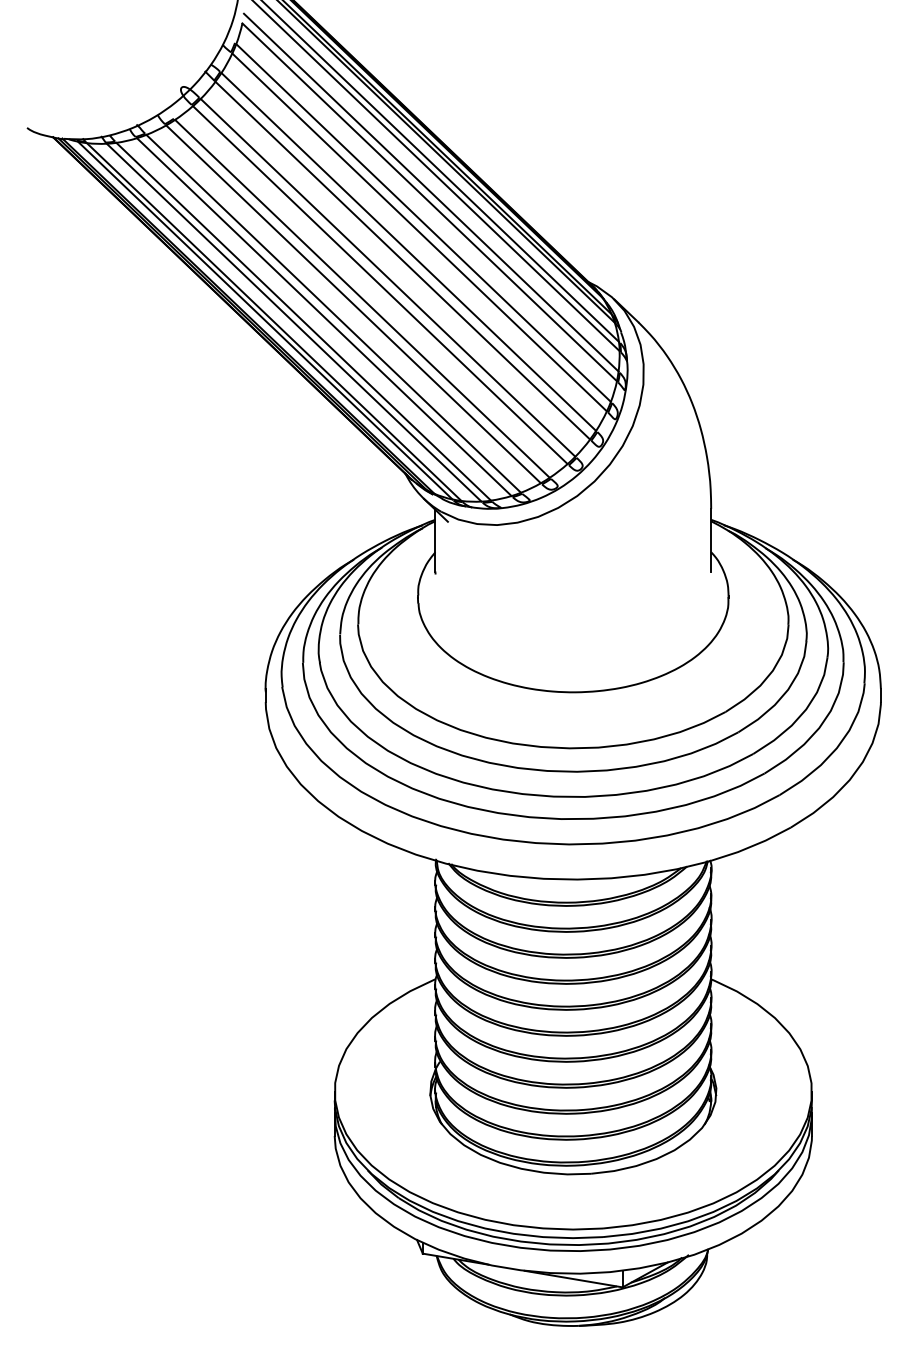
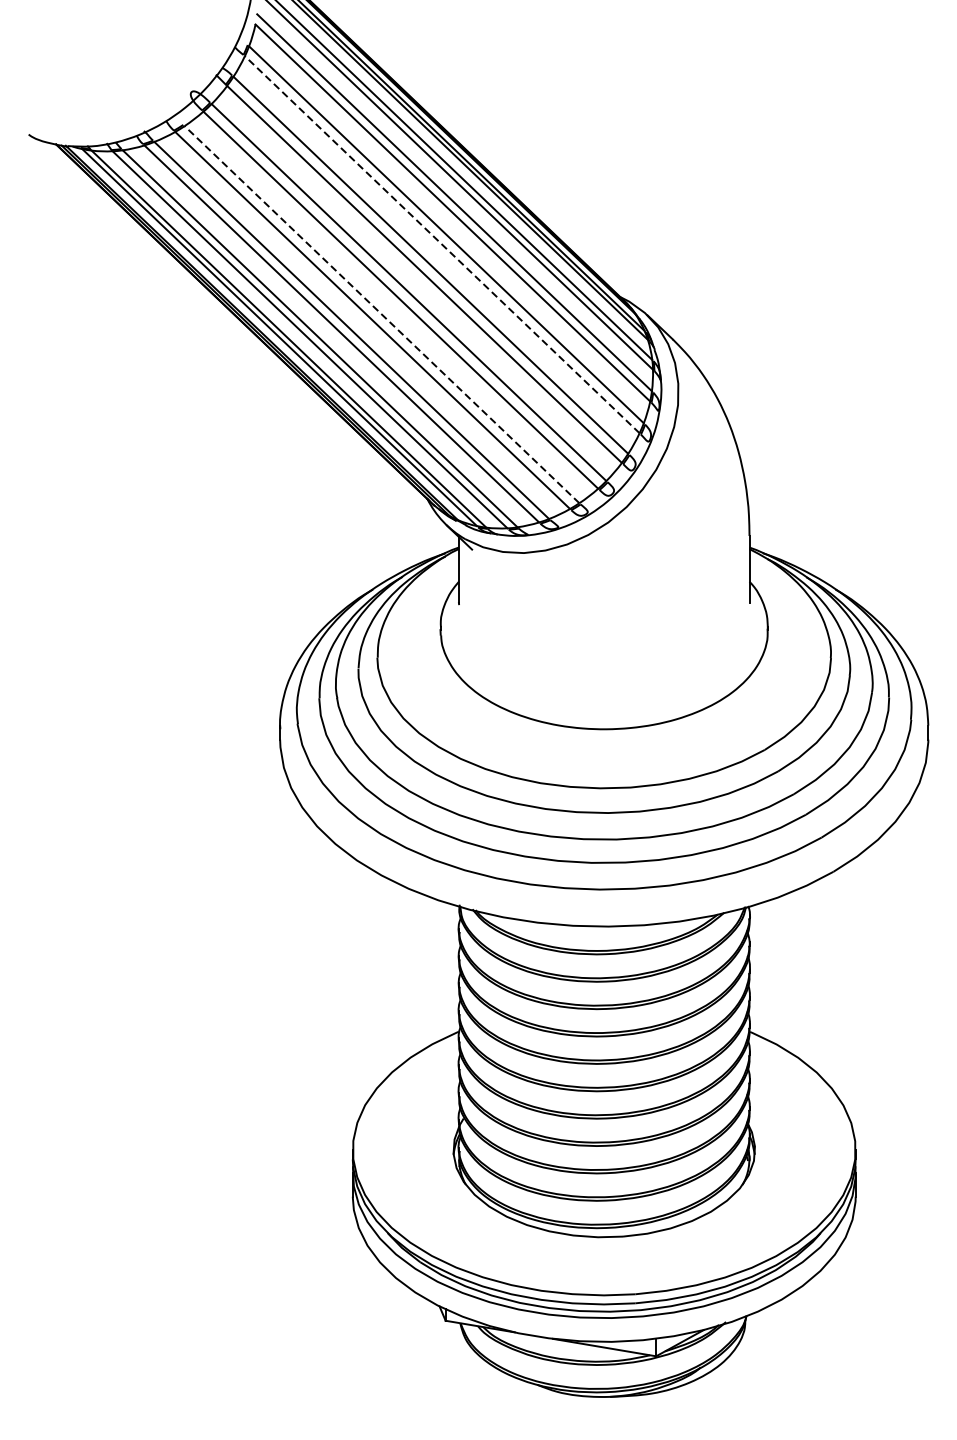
line: (419, 232) -> (442, 244), solid -> dashed
line: (362, 298) -> (382, 314), solid -> dashed

